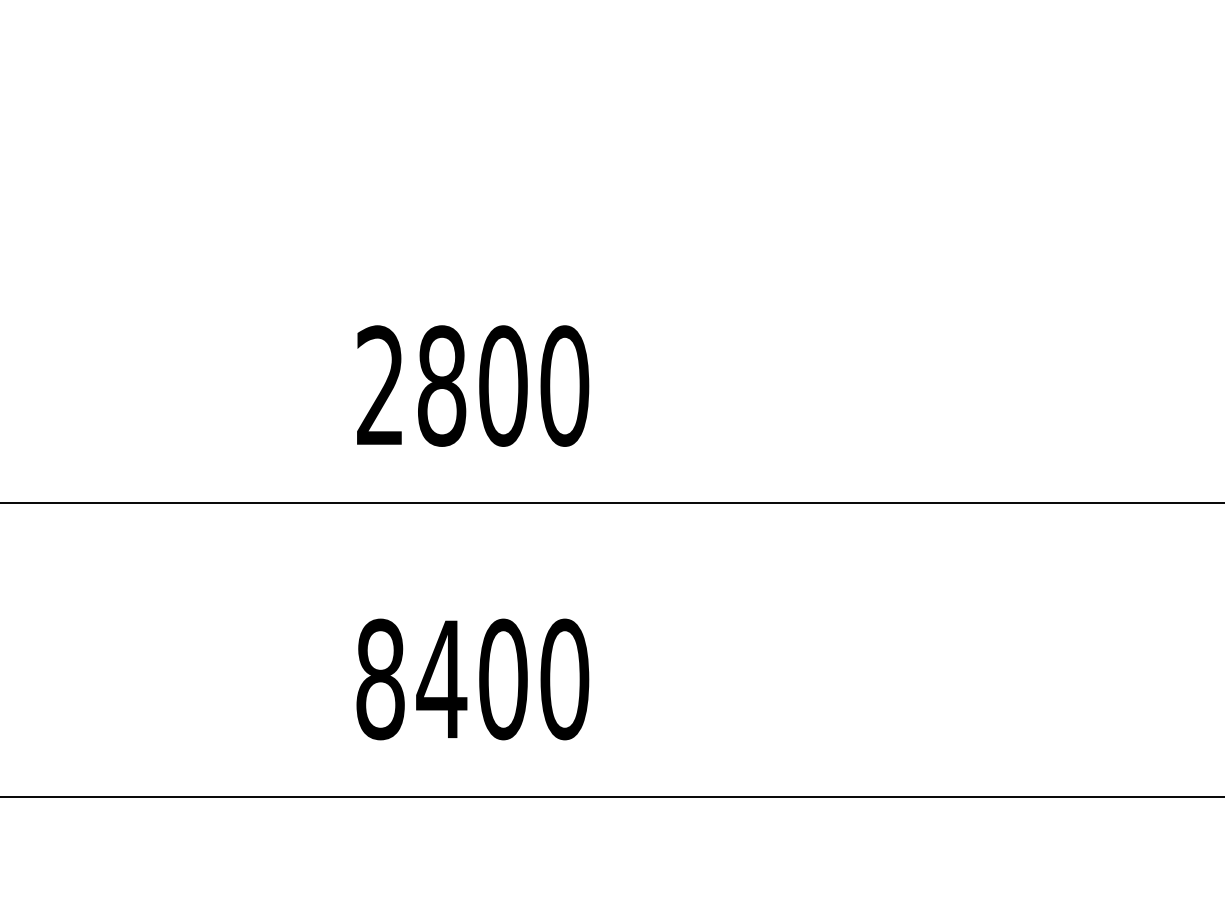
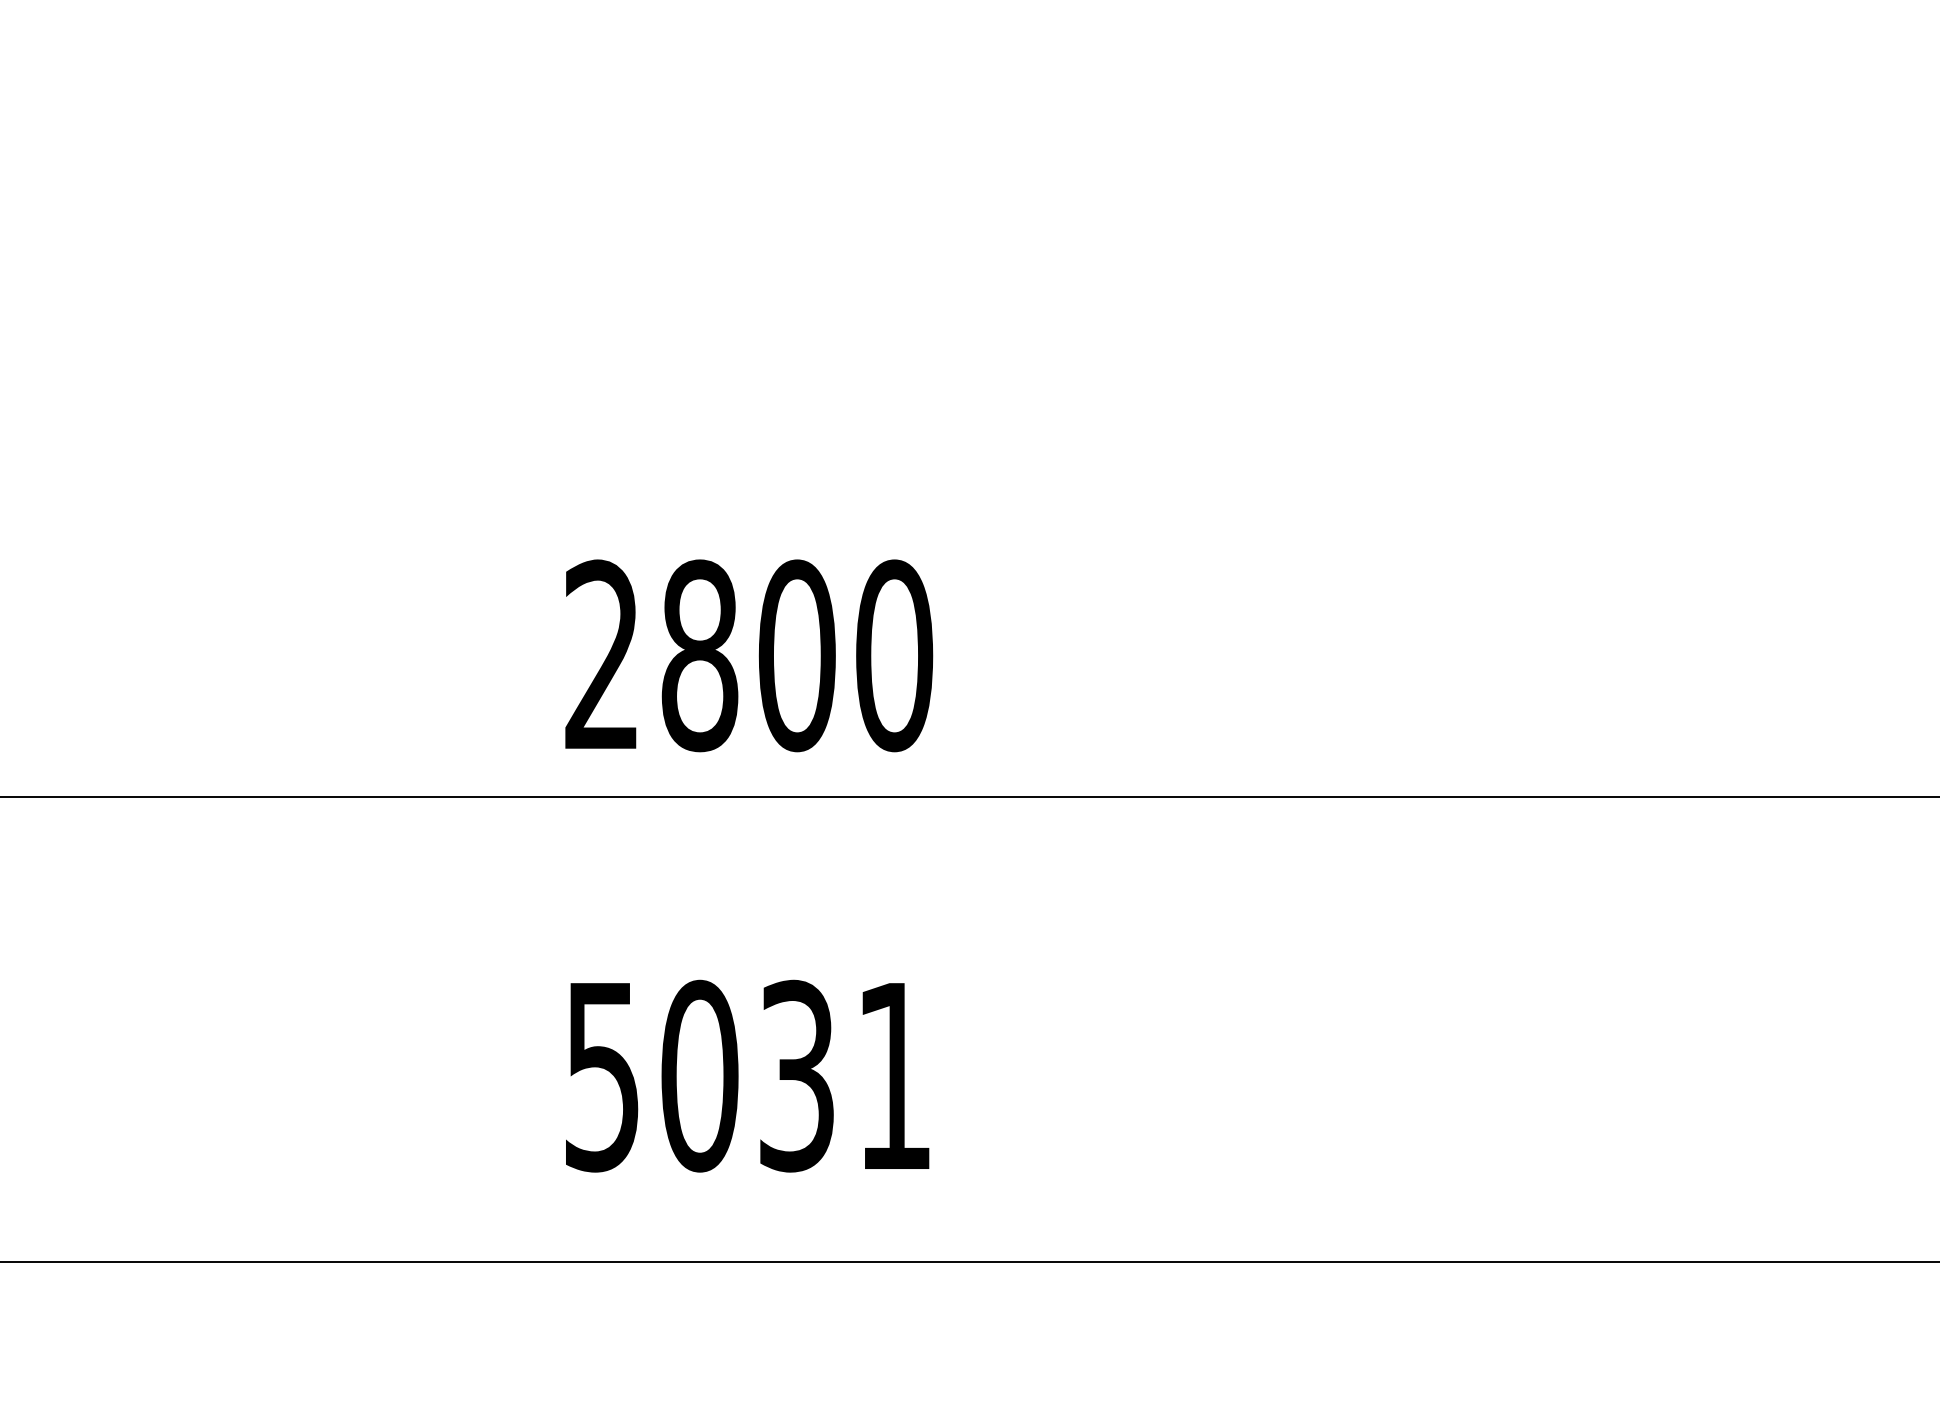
text: (473, 385) -> (749, 654), moved
text: (472, 679) -> (748, 1076), 8400 -> 5031

